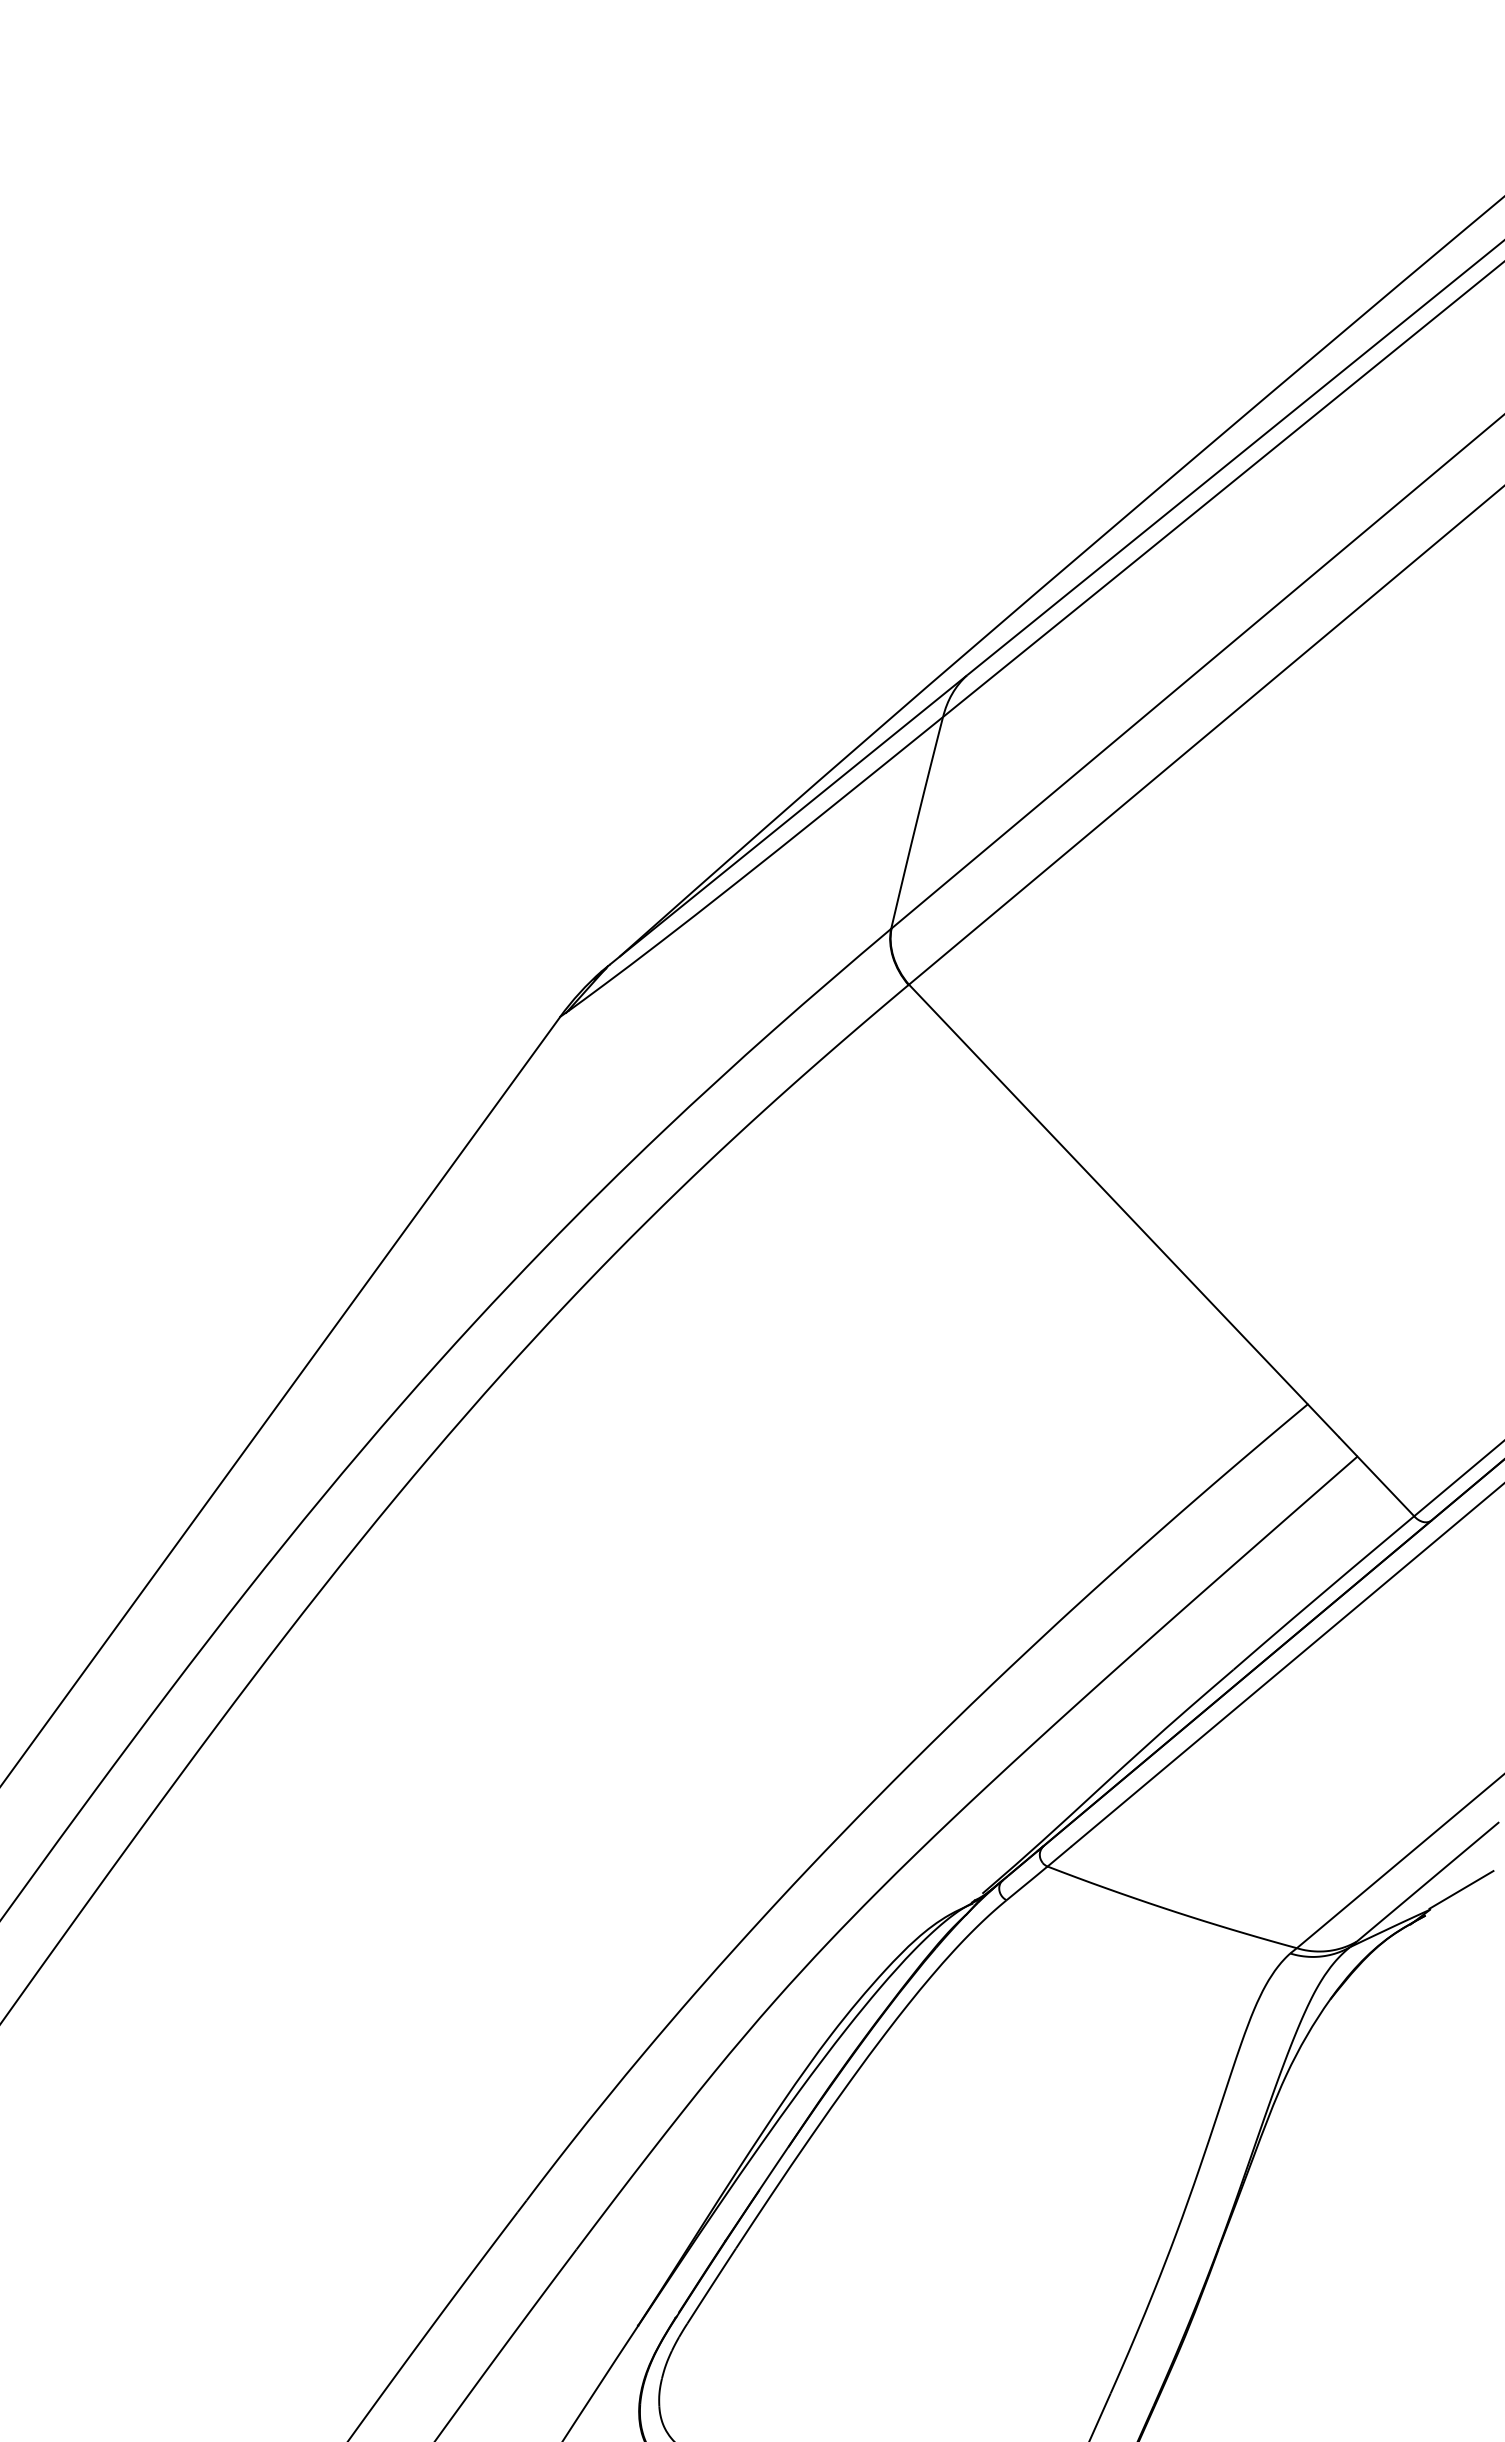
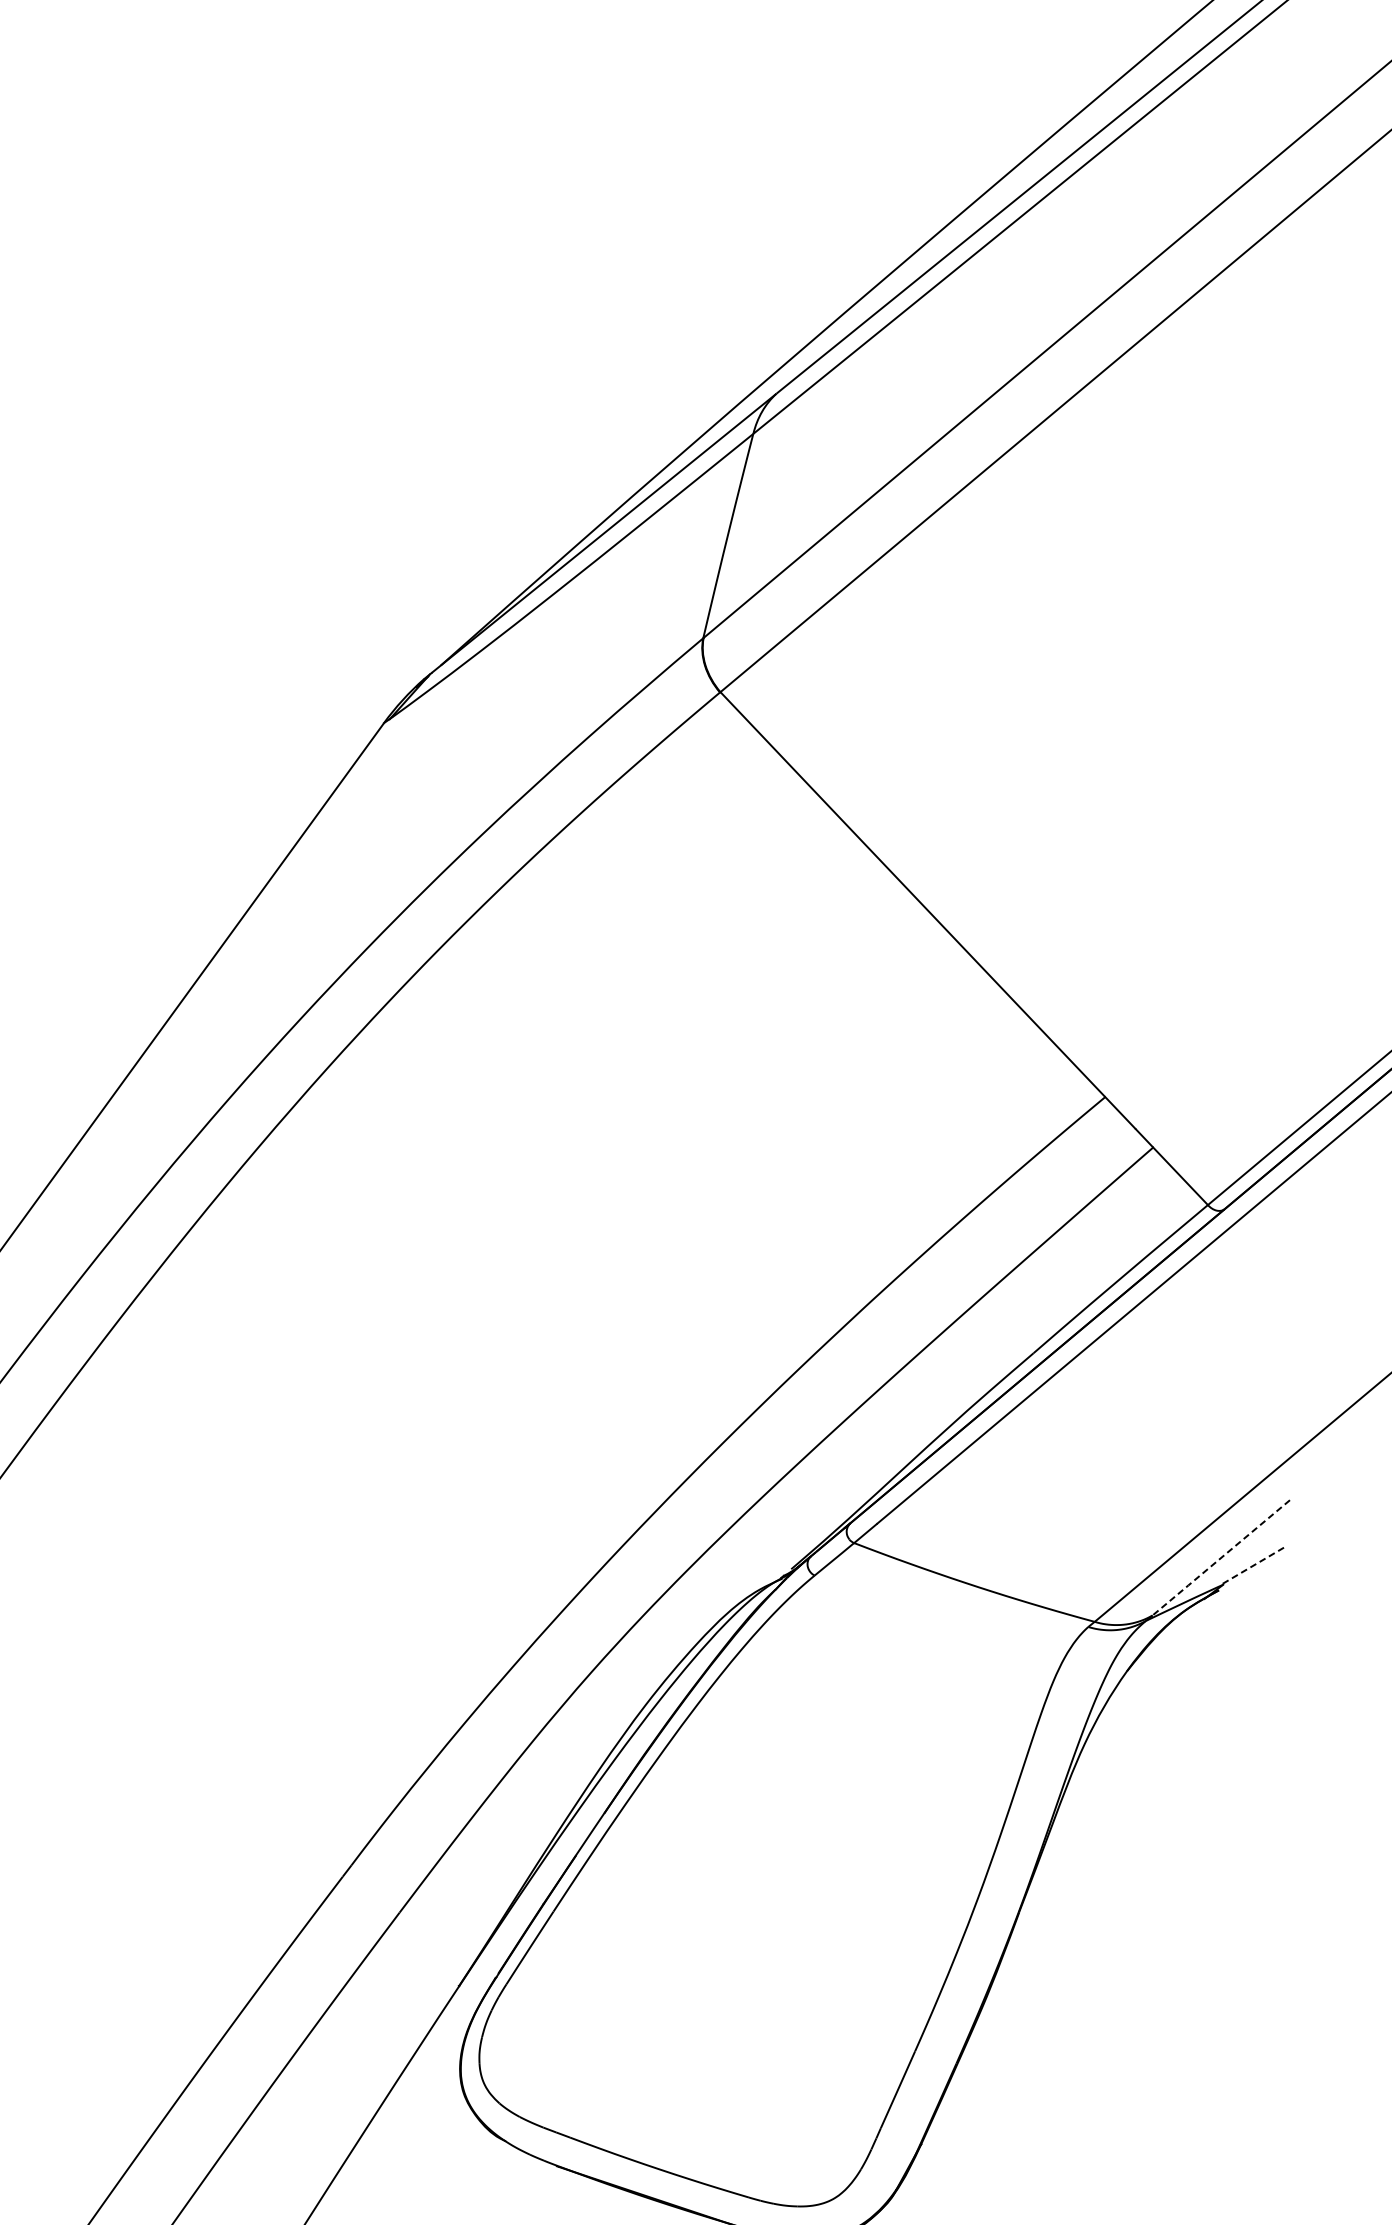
line: (1427, 1881) -> (1220, 1557), solid -> dashed
line: (1461, 1889) -> (1253, 1565), solid -> dashed

